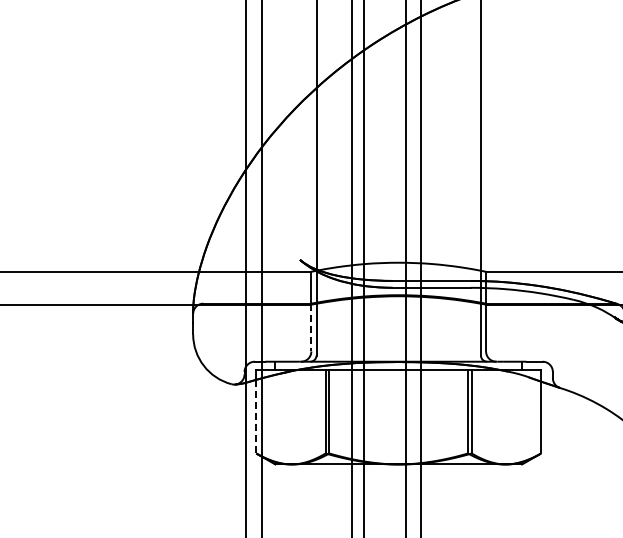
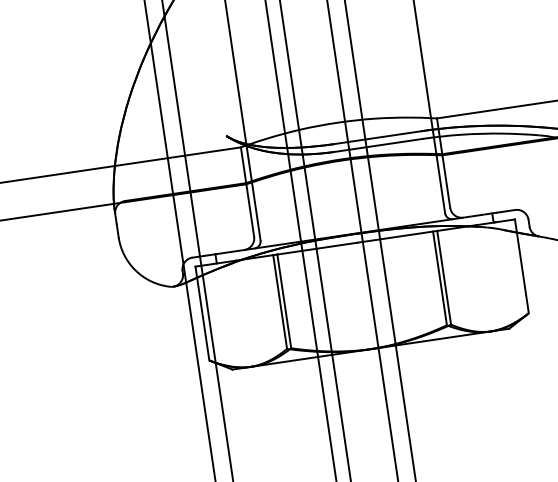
line: (311, 327) -> (250, 209), dashed -> solid
line: (256, 416) -> (203, 318), dashed -> solid

